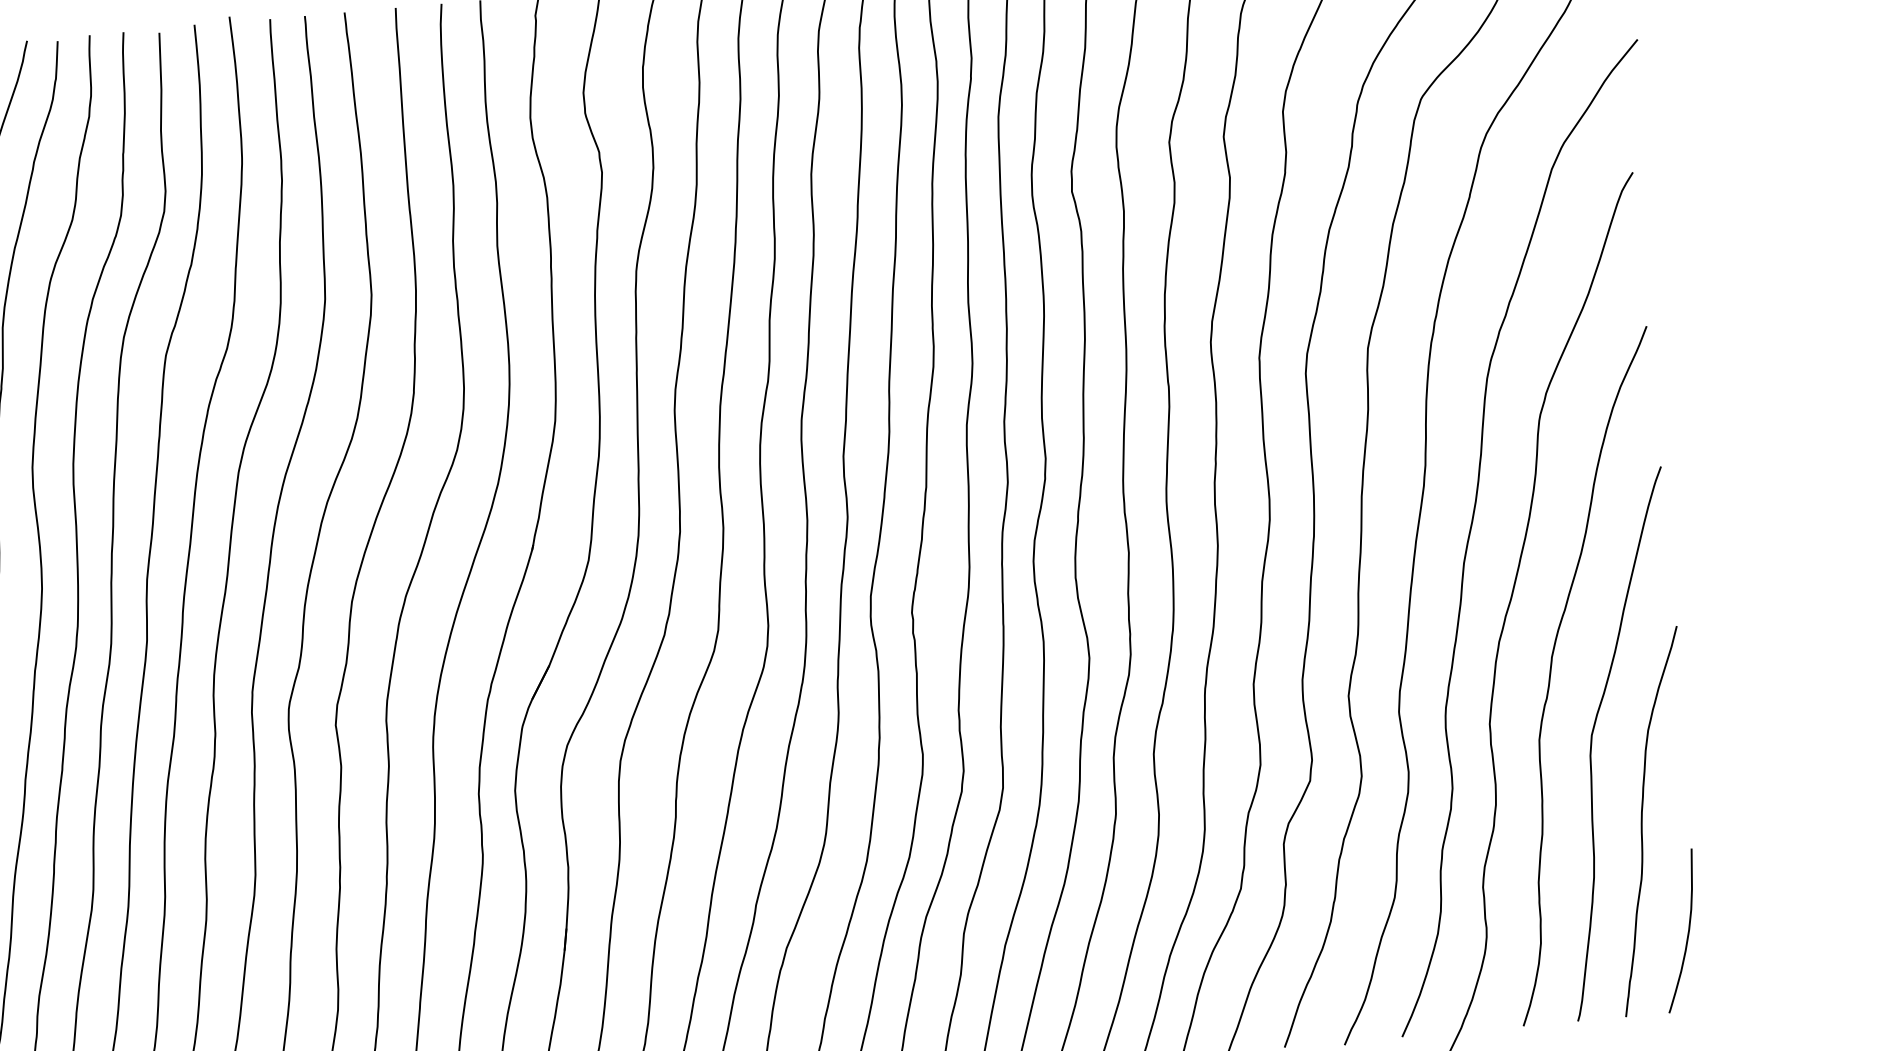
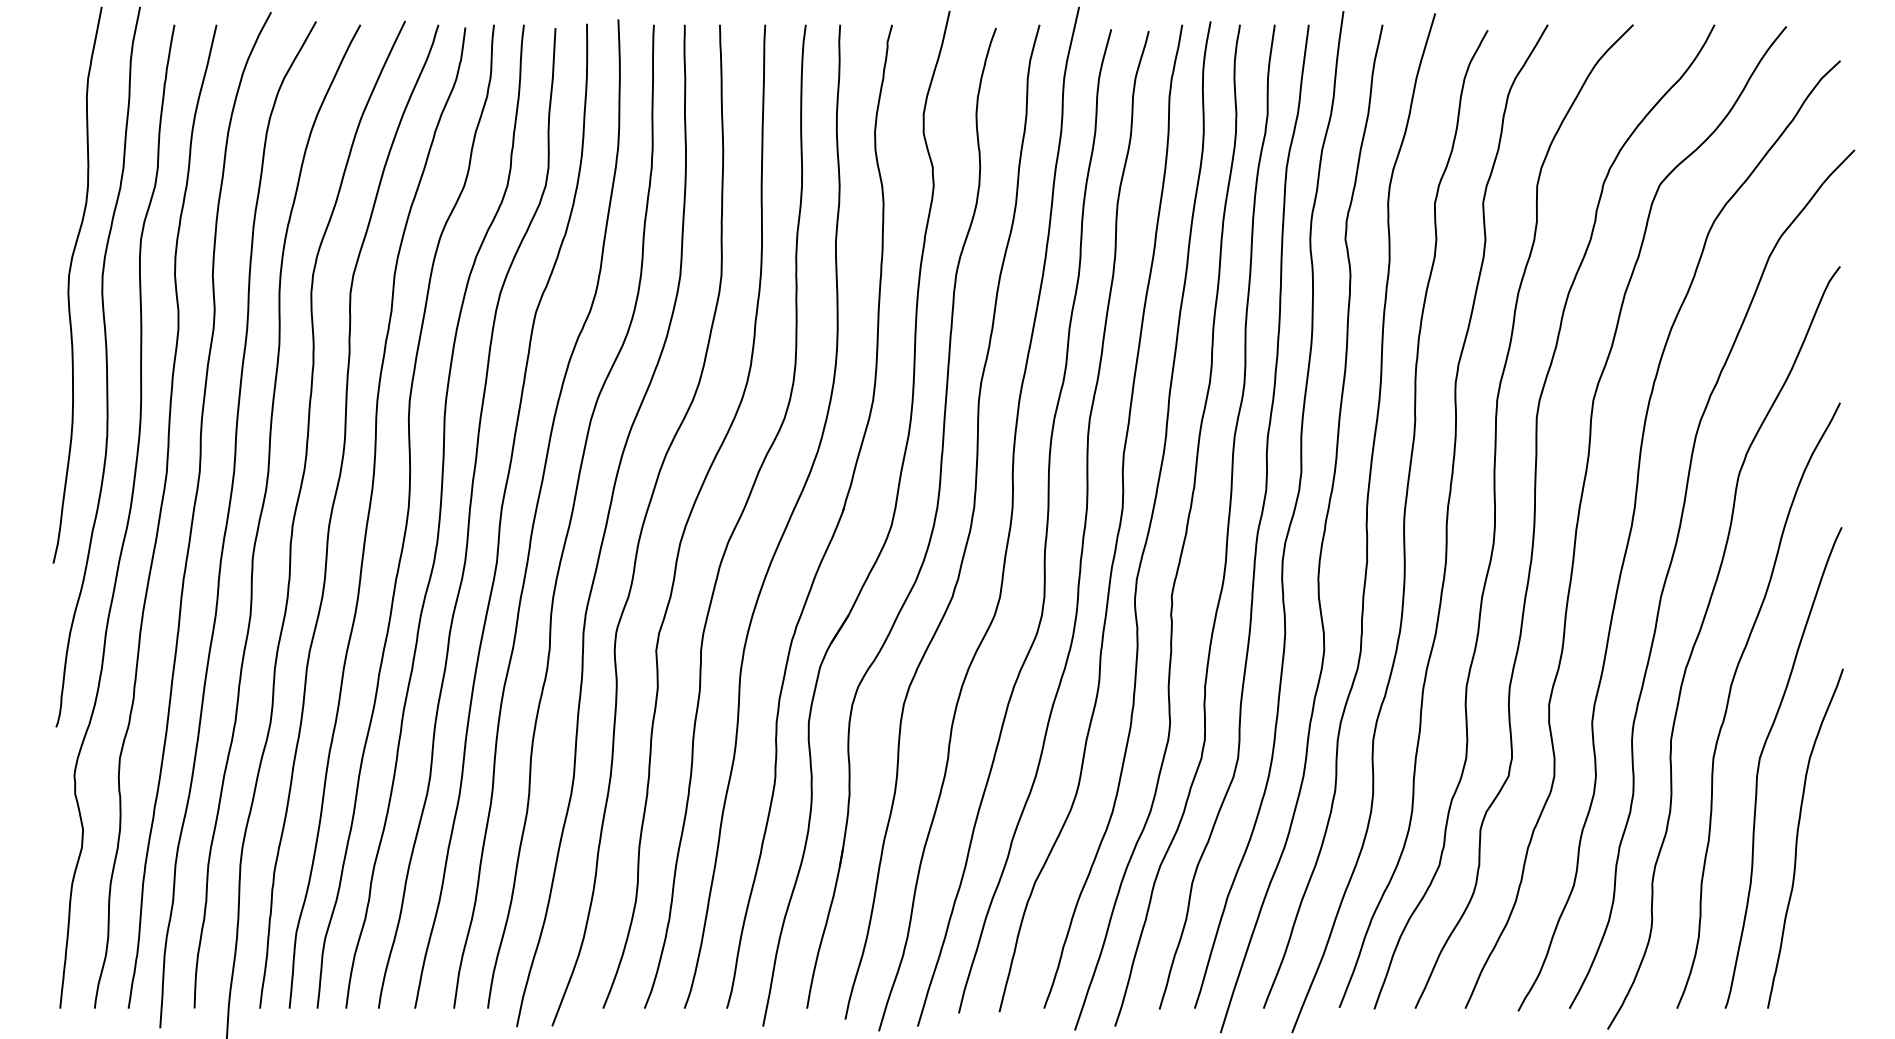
curve: (1687, 931) -> (1828, 938), removed

